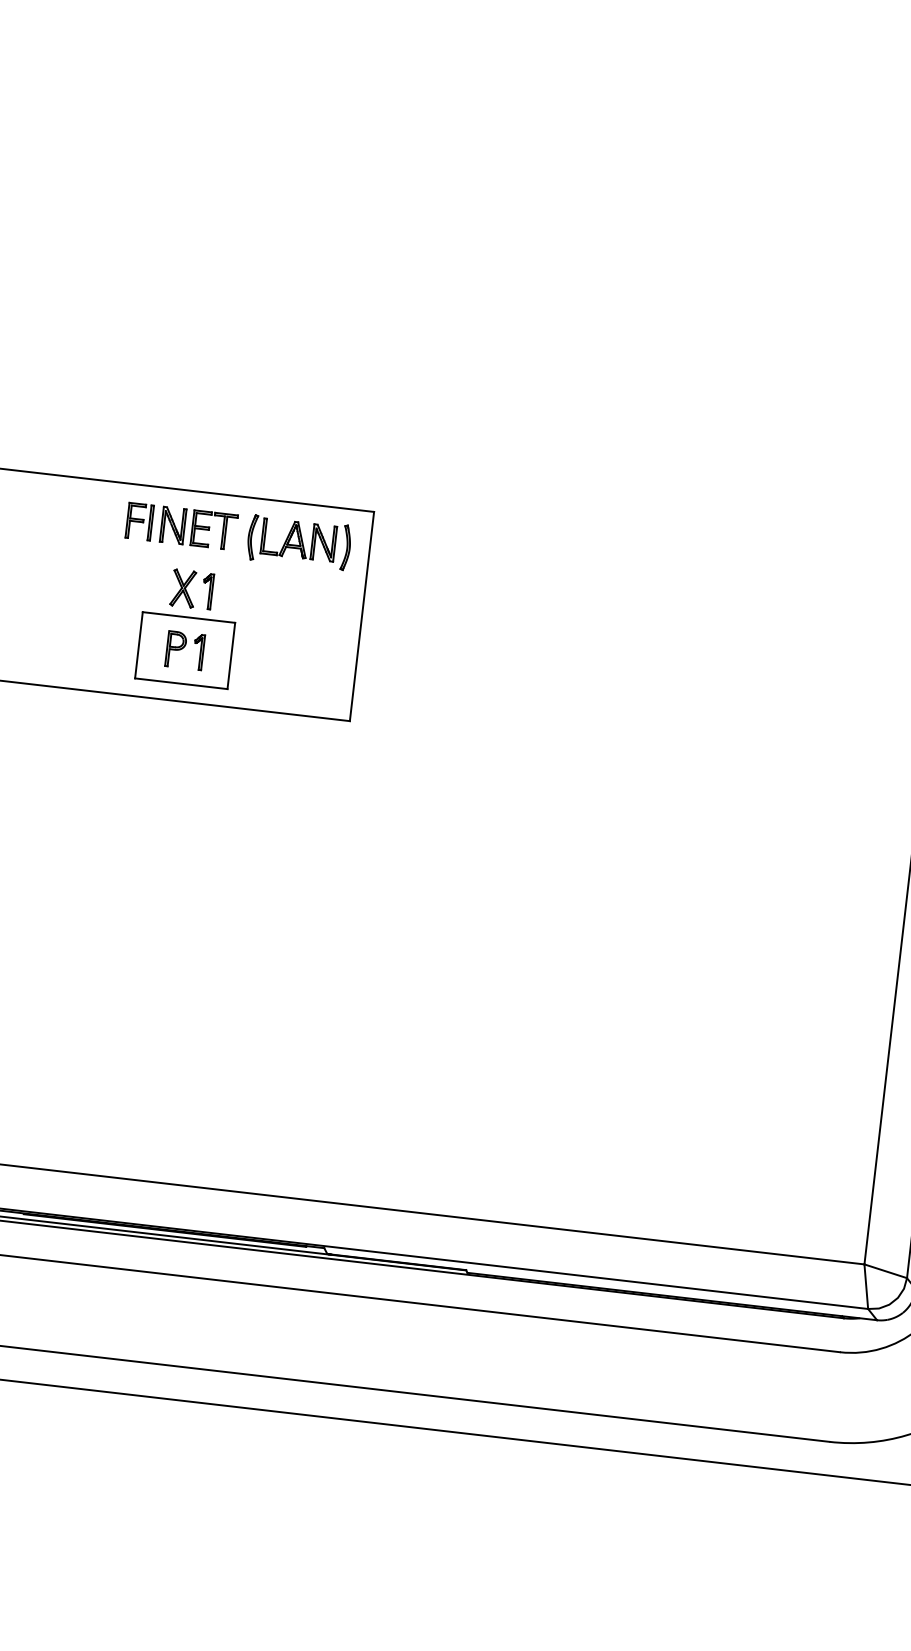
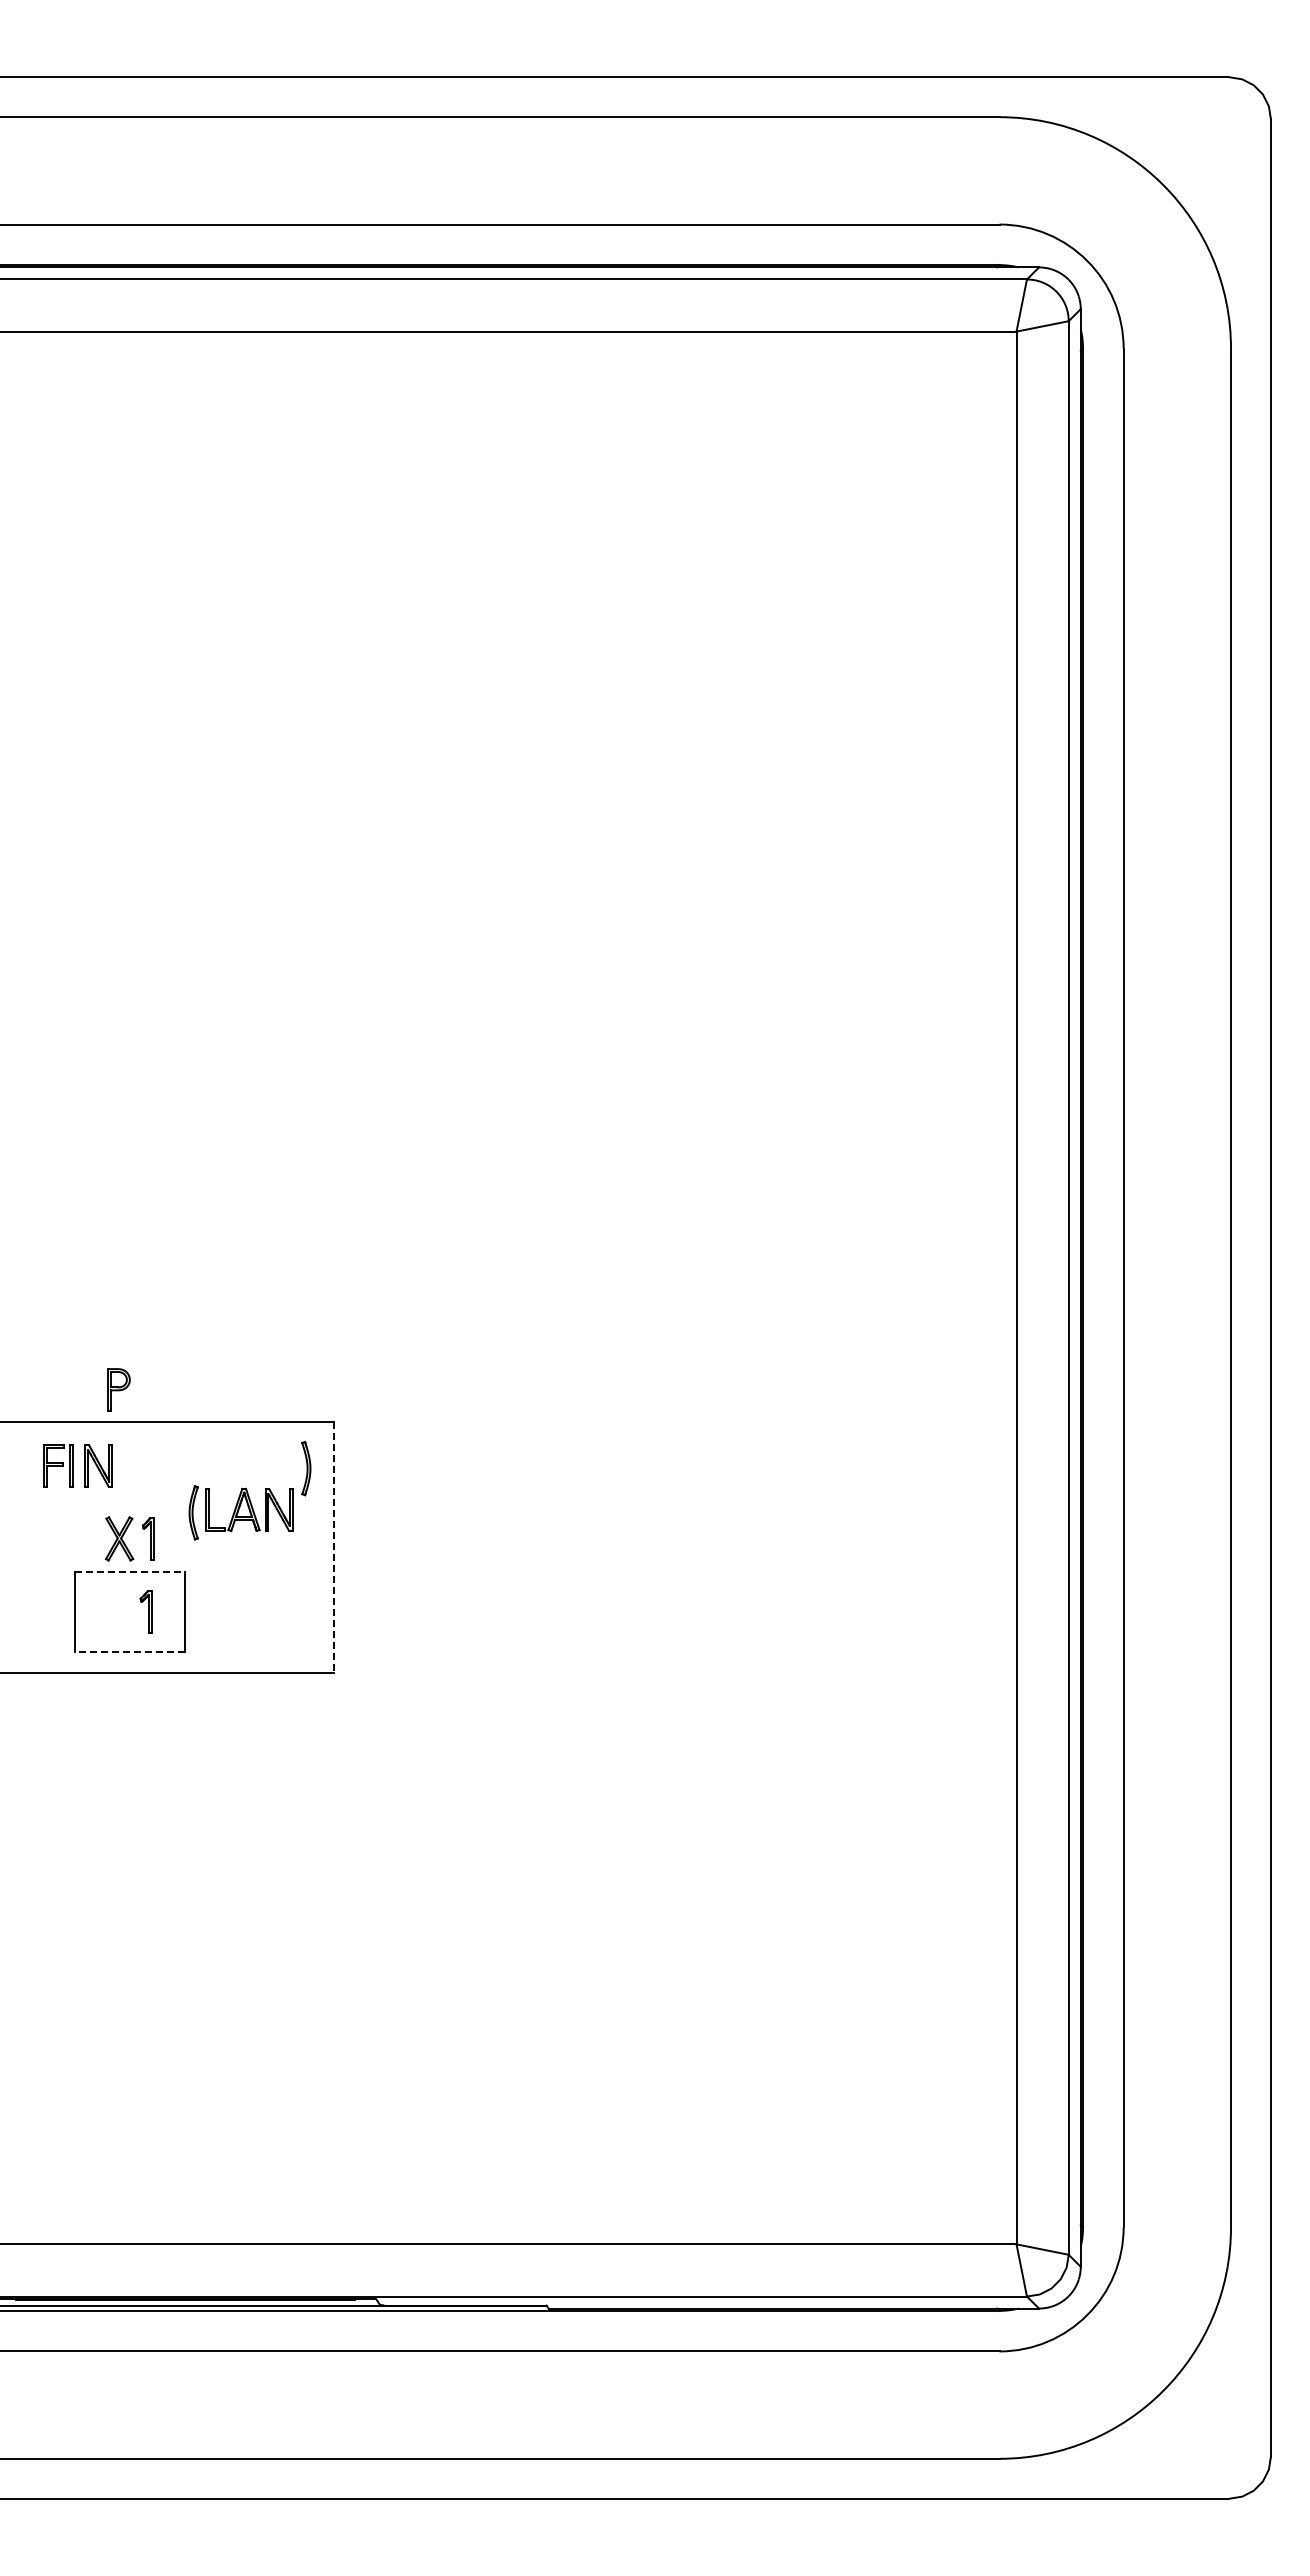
part: (213, 529) -> (147, 1465), removed
part: (291, 541) -> (240, 1512), moved
line: (189, 617) -> (130, 1572), solid -> dashed
line: (362, 617) -> (334, 1548), solid -> dashed
part: (175, 649) -> (118, 1389), moved
line: (180, 683) -> (129, 1651), solid -> dashed

